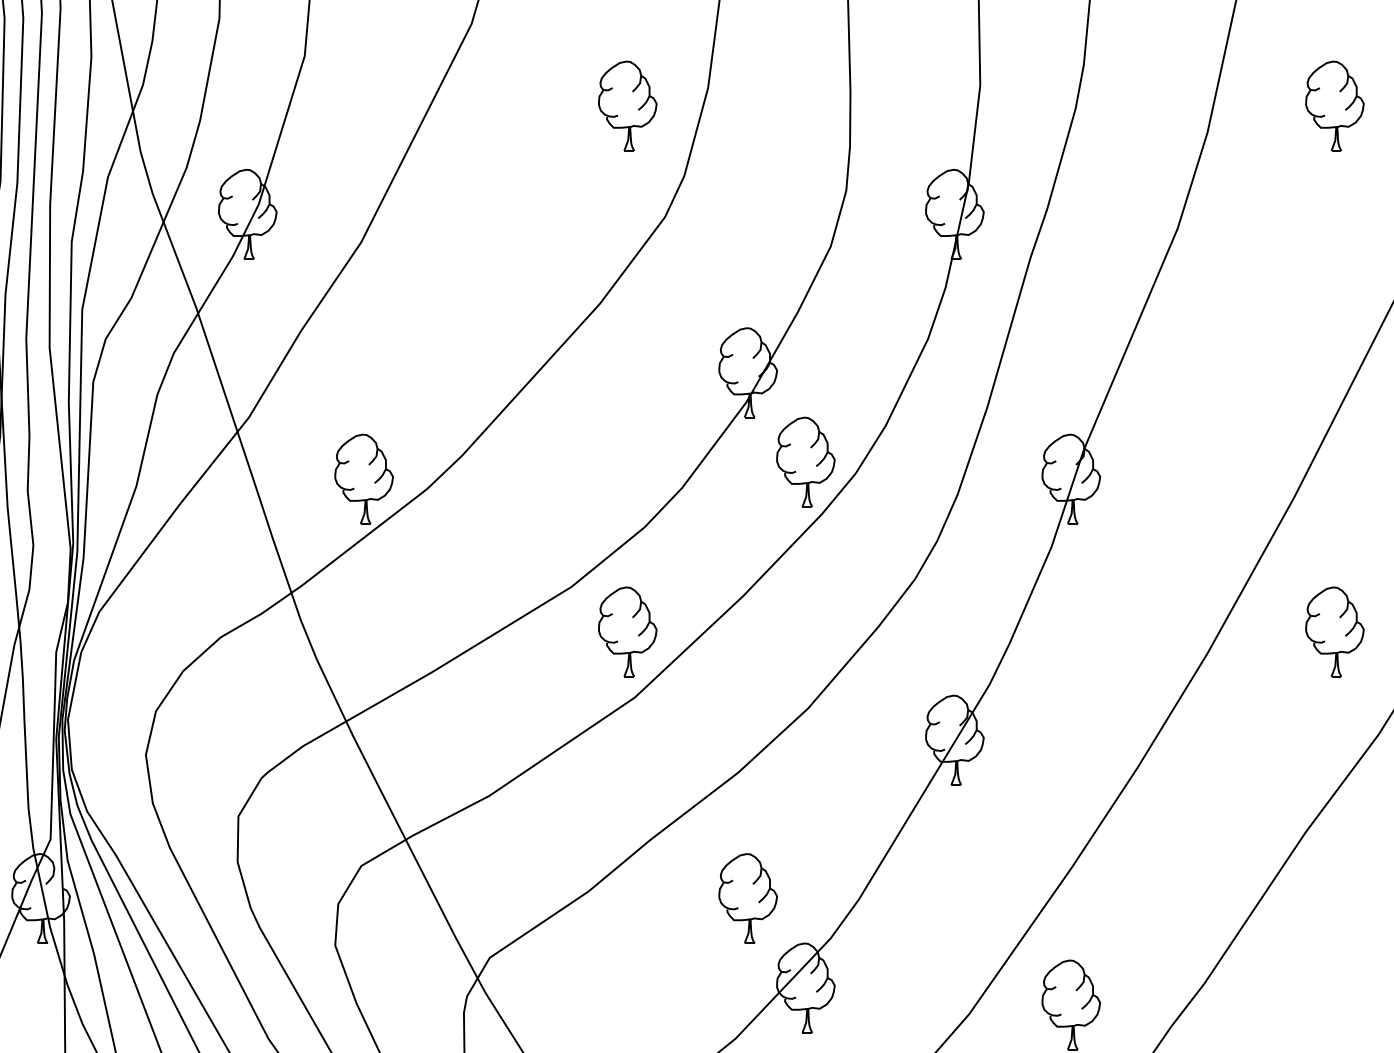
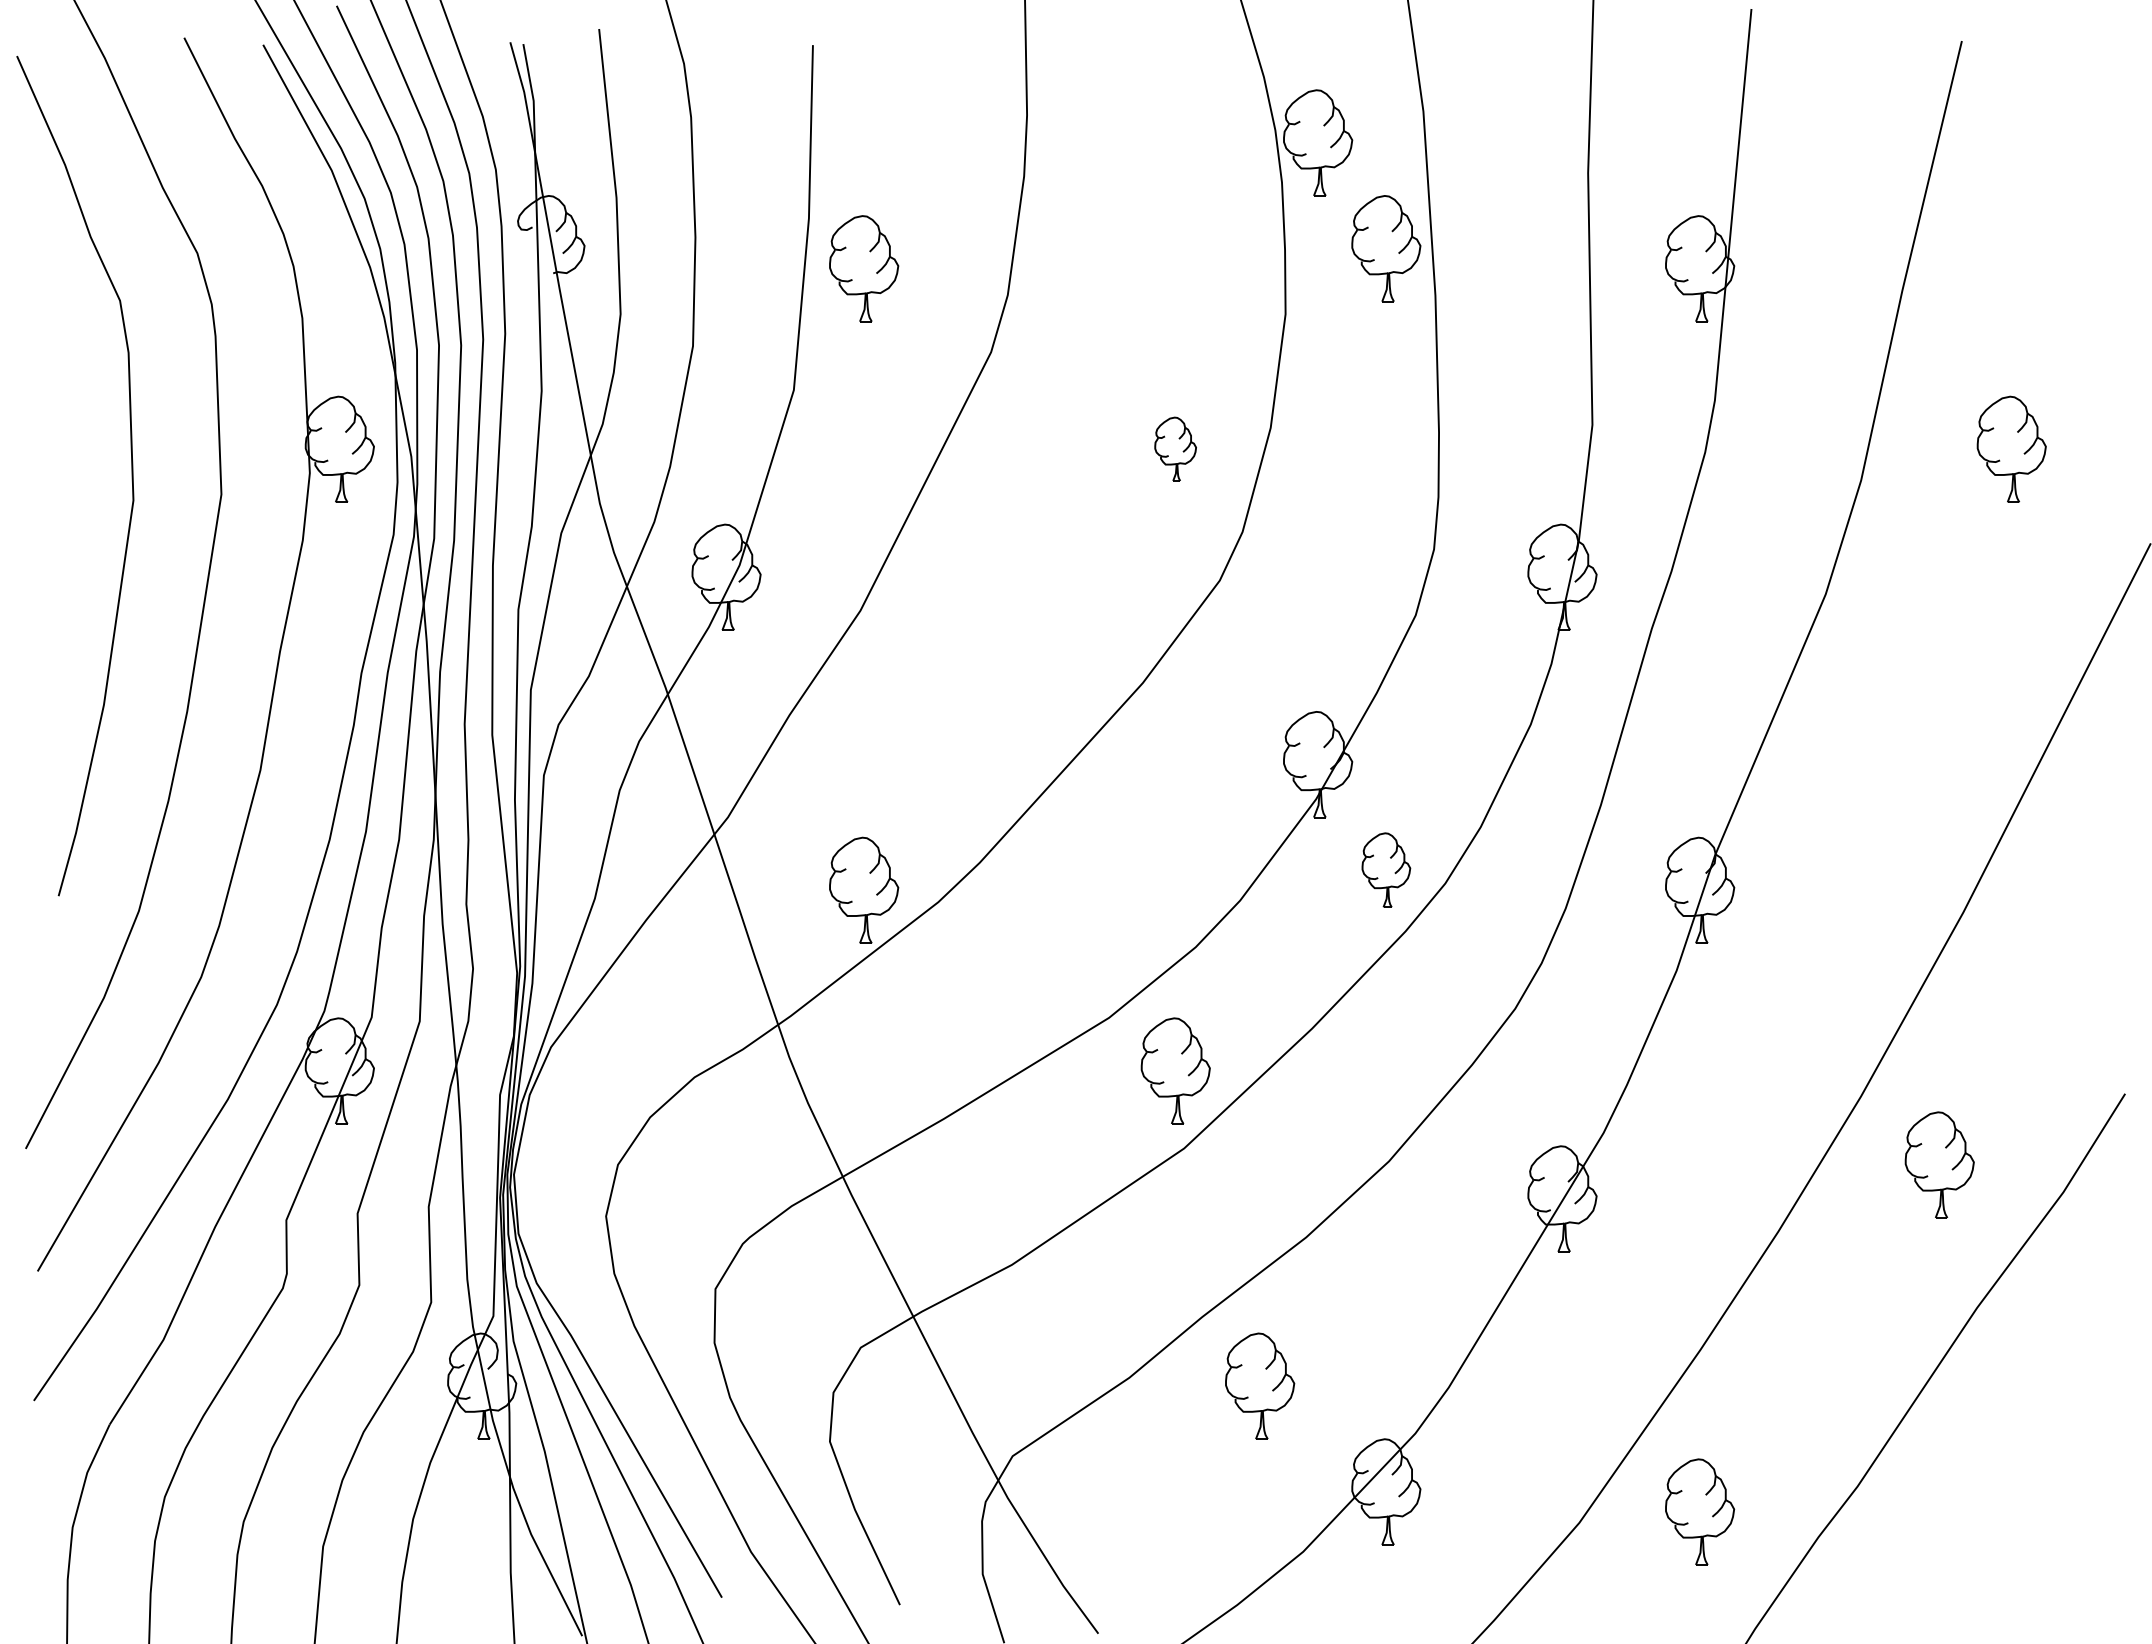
part: (627, 105) -> (1175, 448), size x0.6
part: (806, 461) -> (1386, 869), size x0.7
part: (1334, 631) -> (1939, 1164), moved
part: (748, 898) -> (1260, 1385), moved

